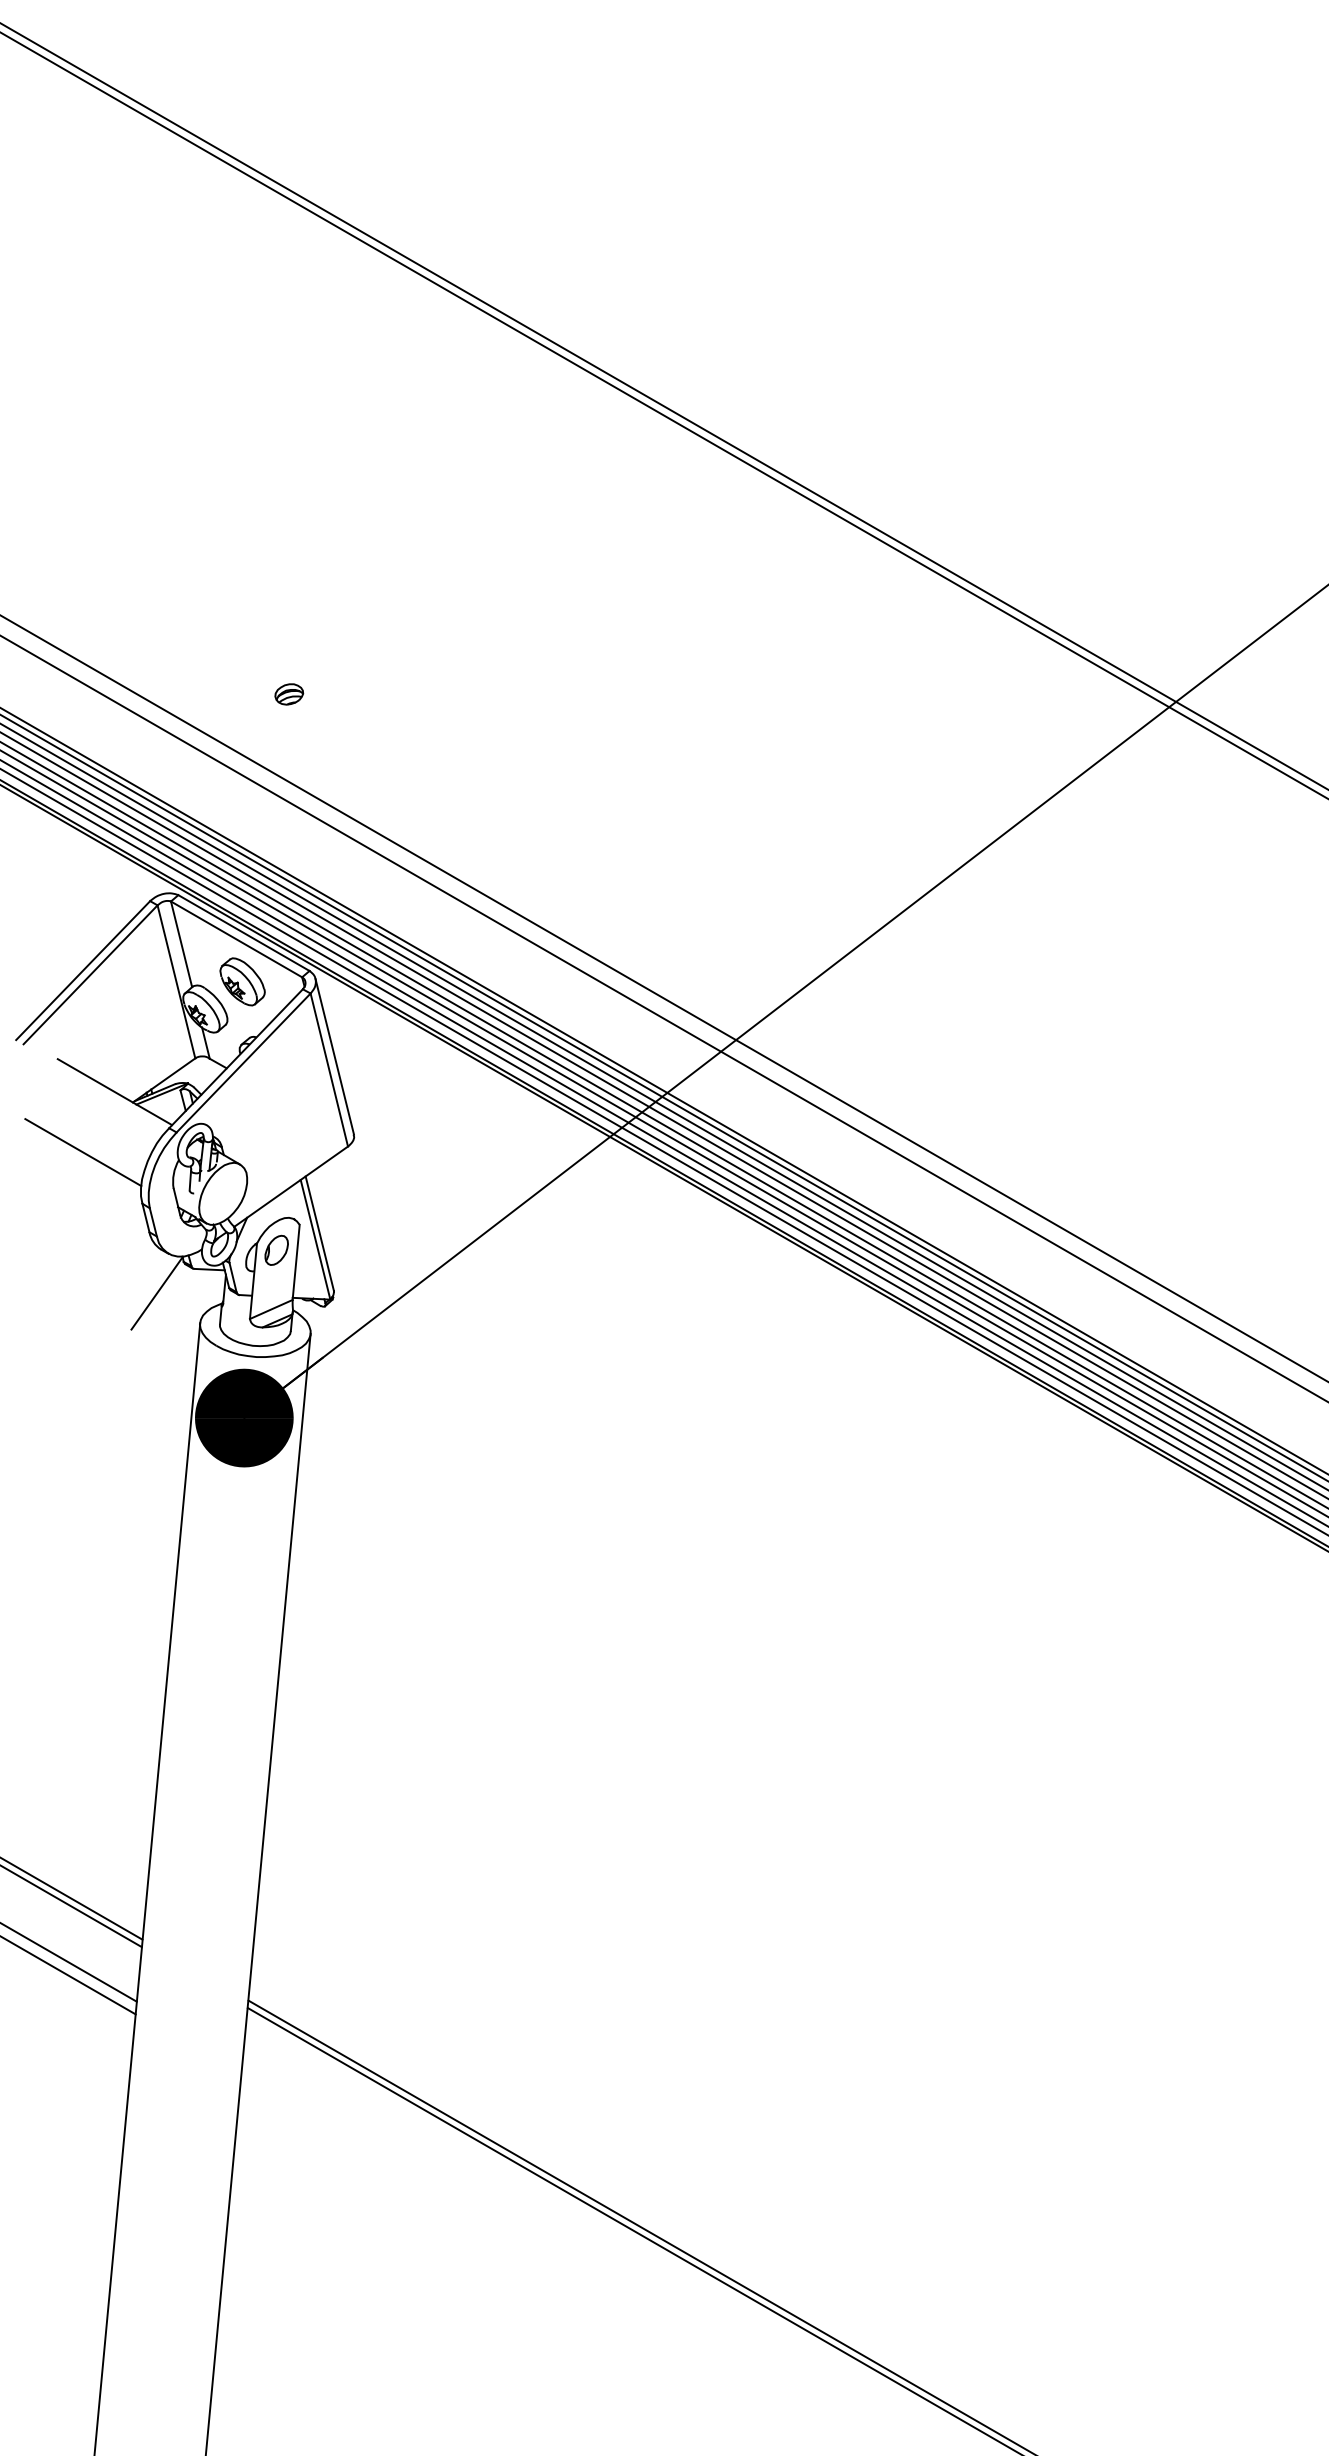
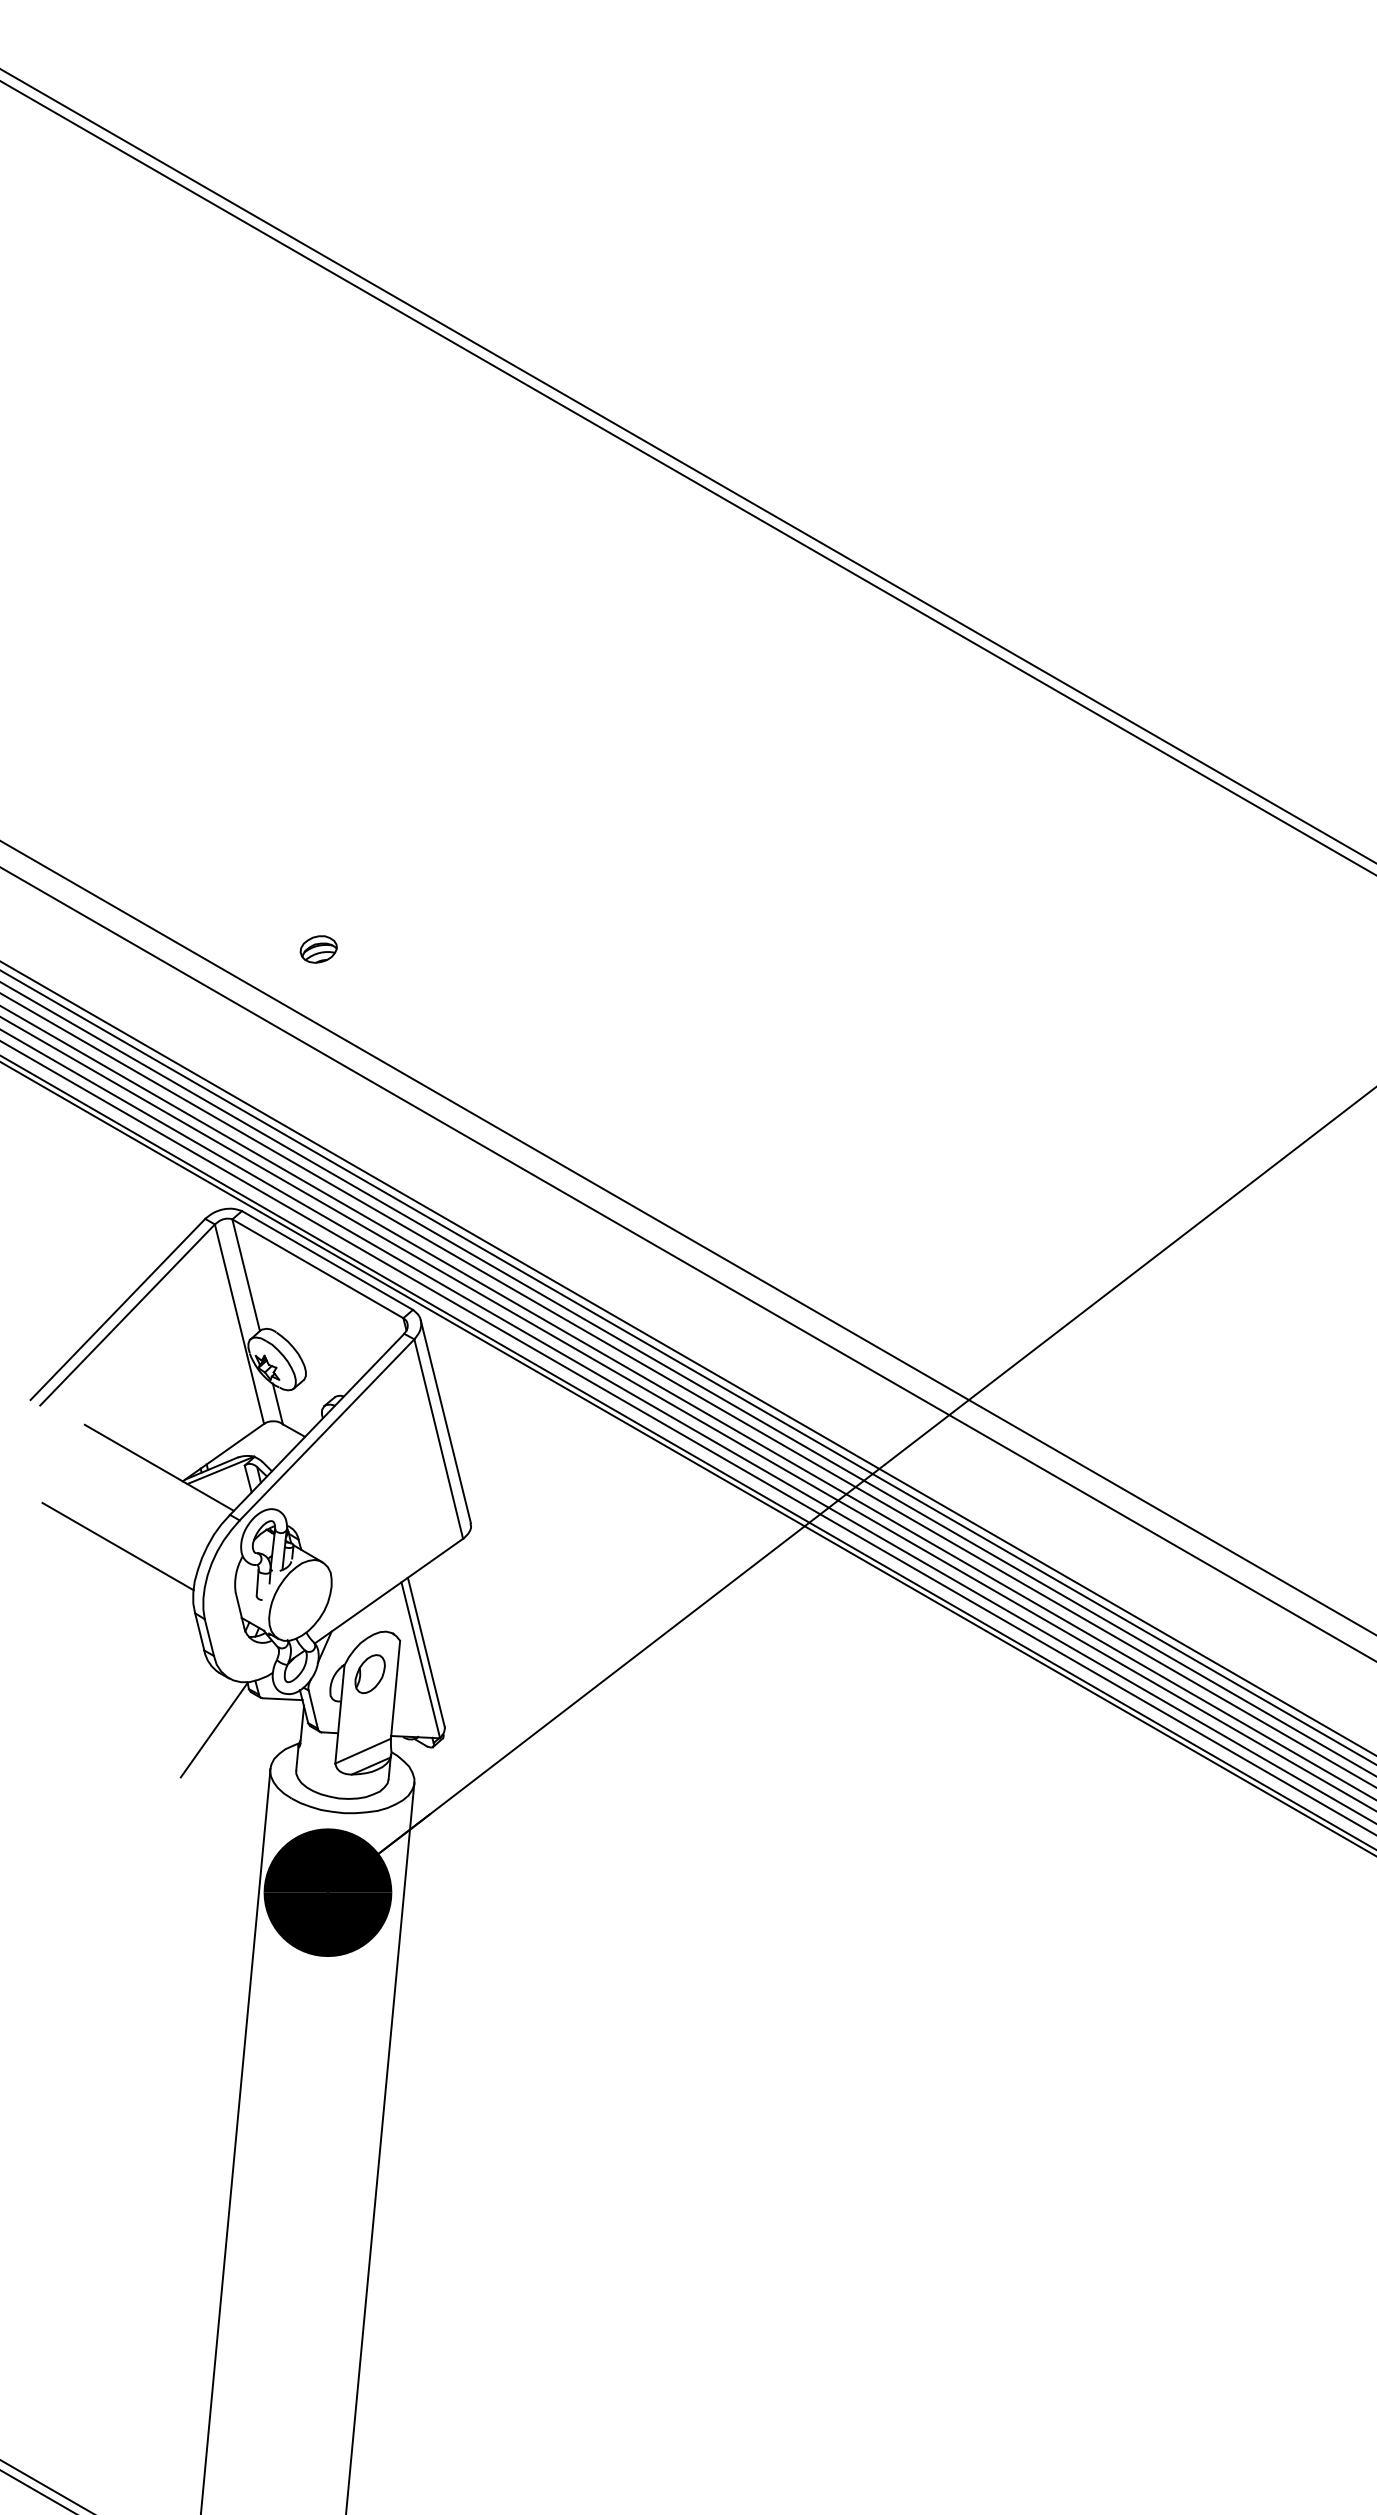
part: (289, 694) -> (319, 949), moved
part: (242, 981) -> (325, 1323), removed

